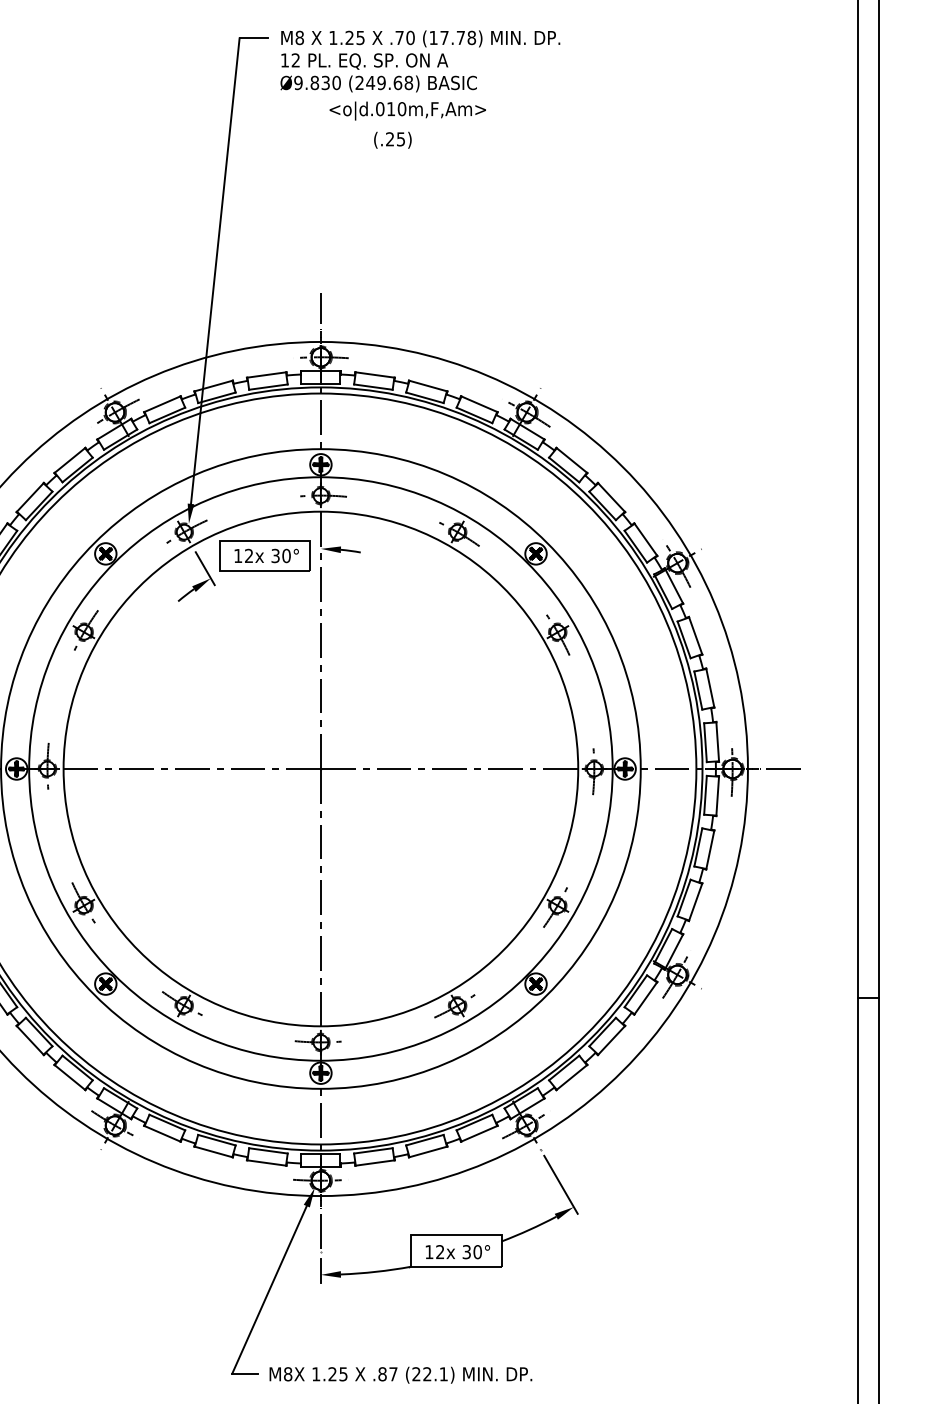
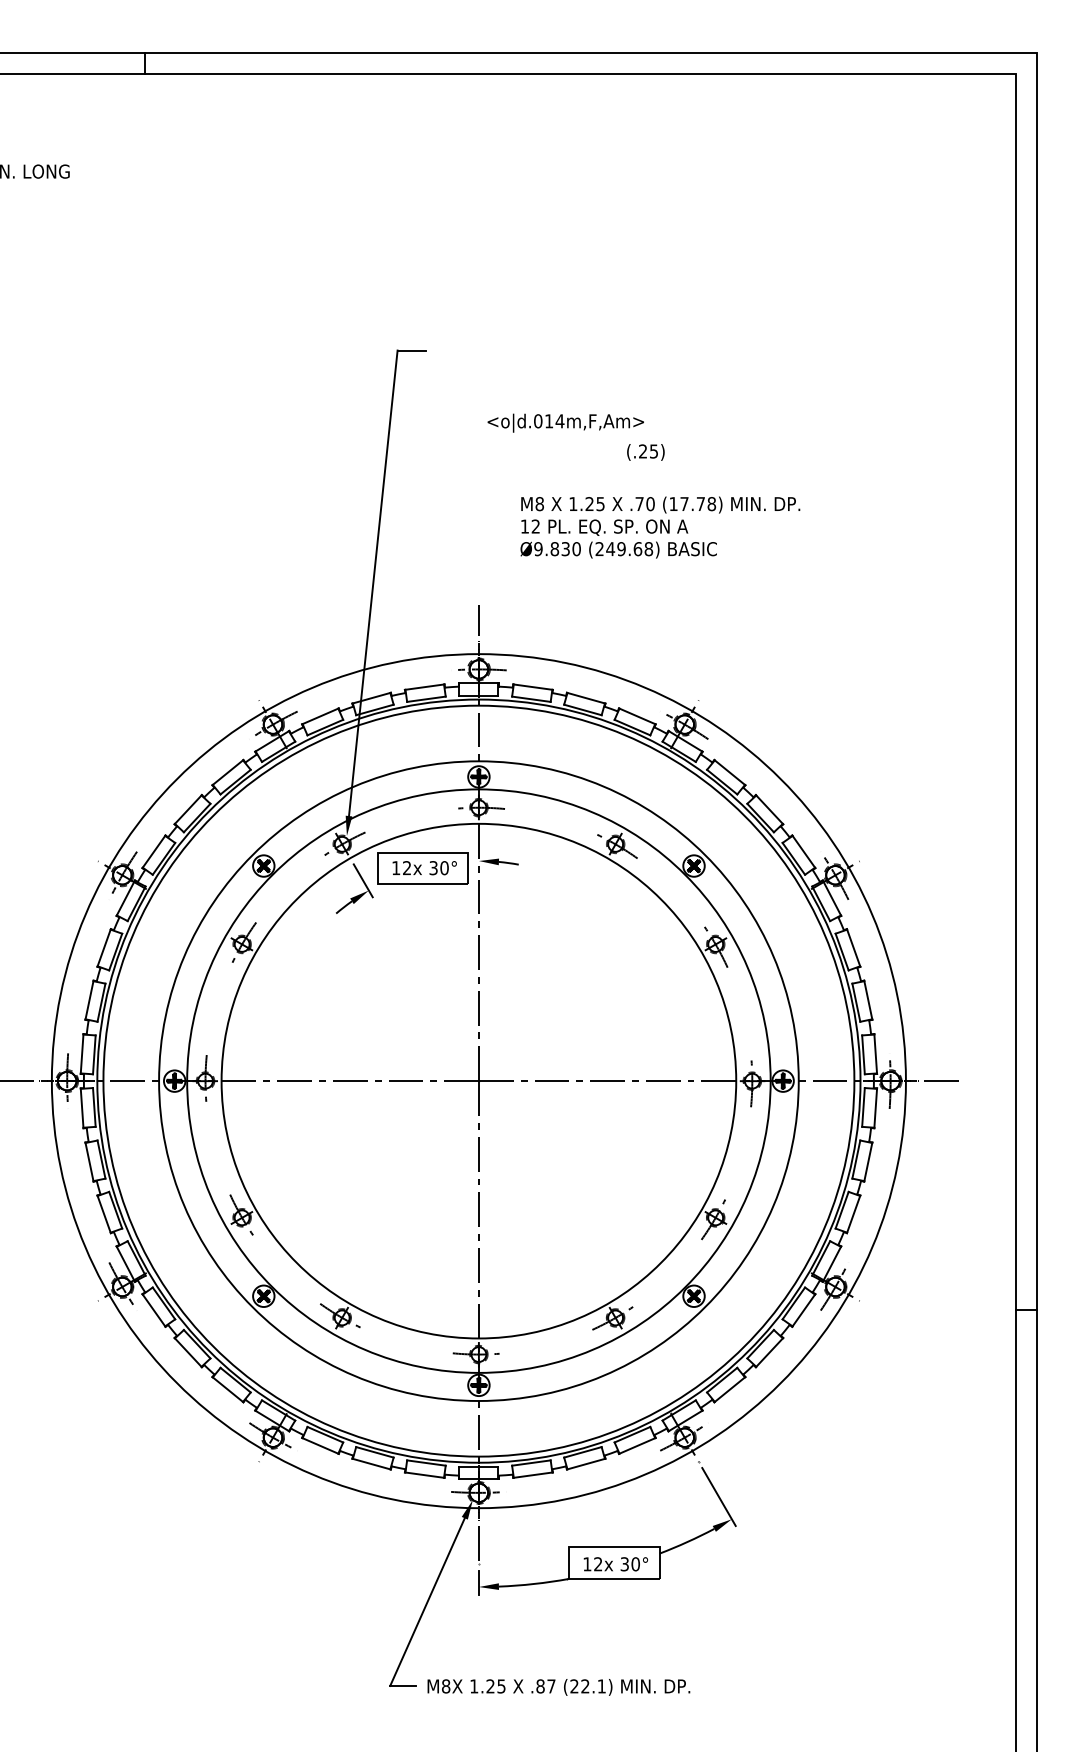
text: (420, 61) -> (660, 527), moved
text: (401, 109) -> (559, 421), <o|d.010m,F,Am> -> <o|d.014m,F,Am>
text: (392, 140) -> (645, 452), moved

